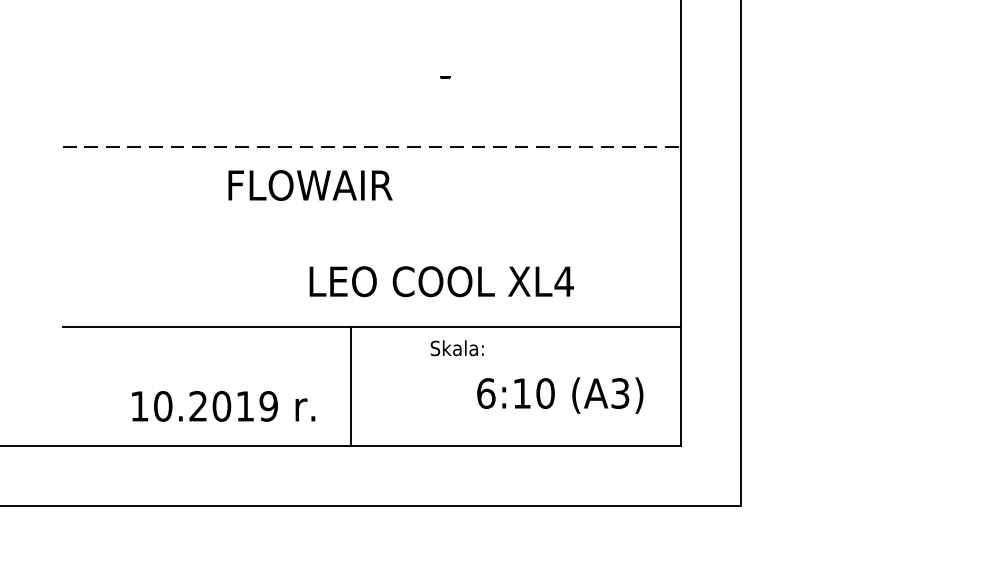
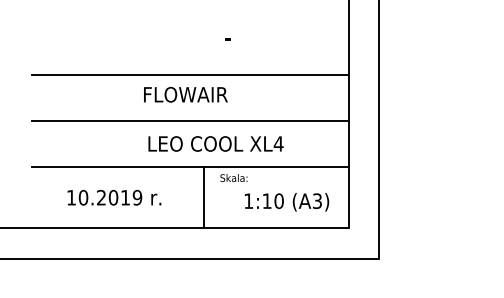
line: (372, 147) -> (190, 75), dashed -> solid
text: (309, 184) -> (185, 94), moved
line: (372, 237) -> (190, 121), added
text: (440, 280) -> (215, 143), moved
line: (350, 386) -> (204, 197), moved
text: (485, 394) -> (248, 201), 6:10 -> 1:10
text: (223, 405) -> (114, 197), moved

